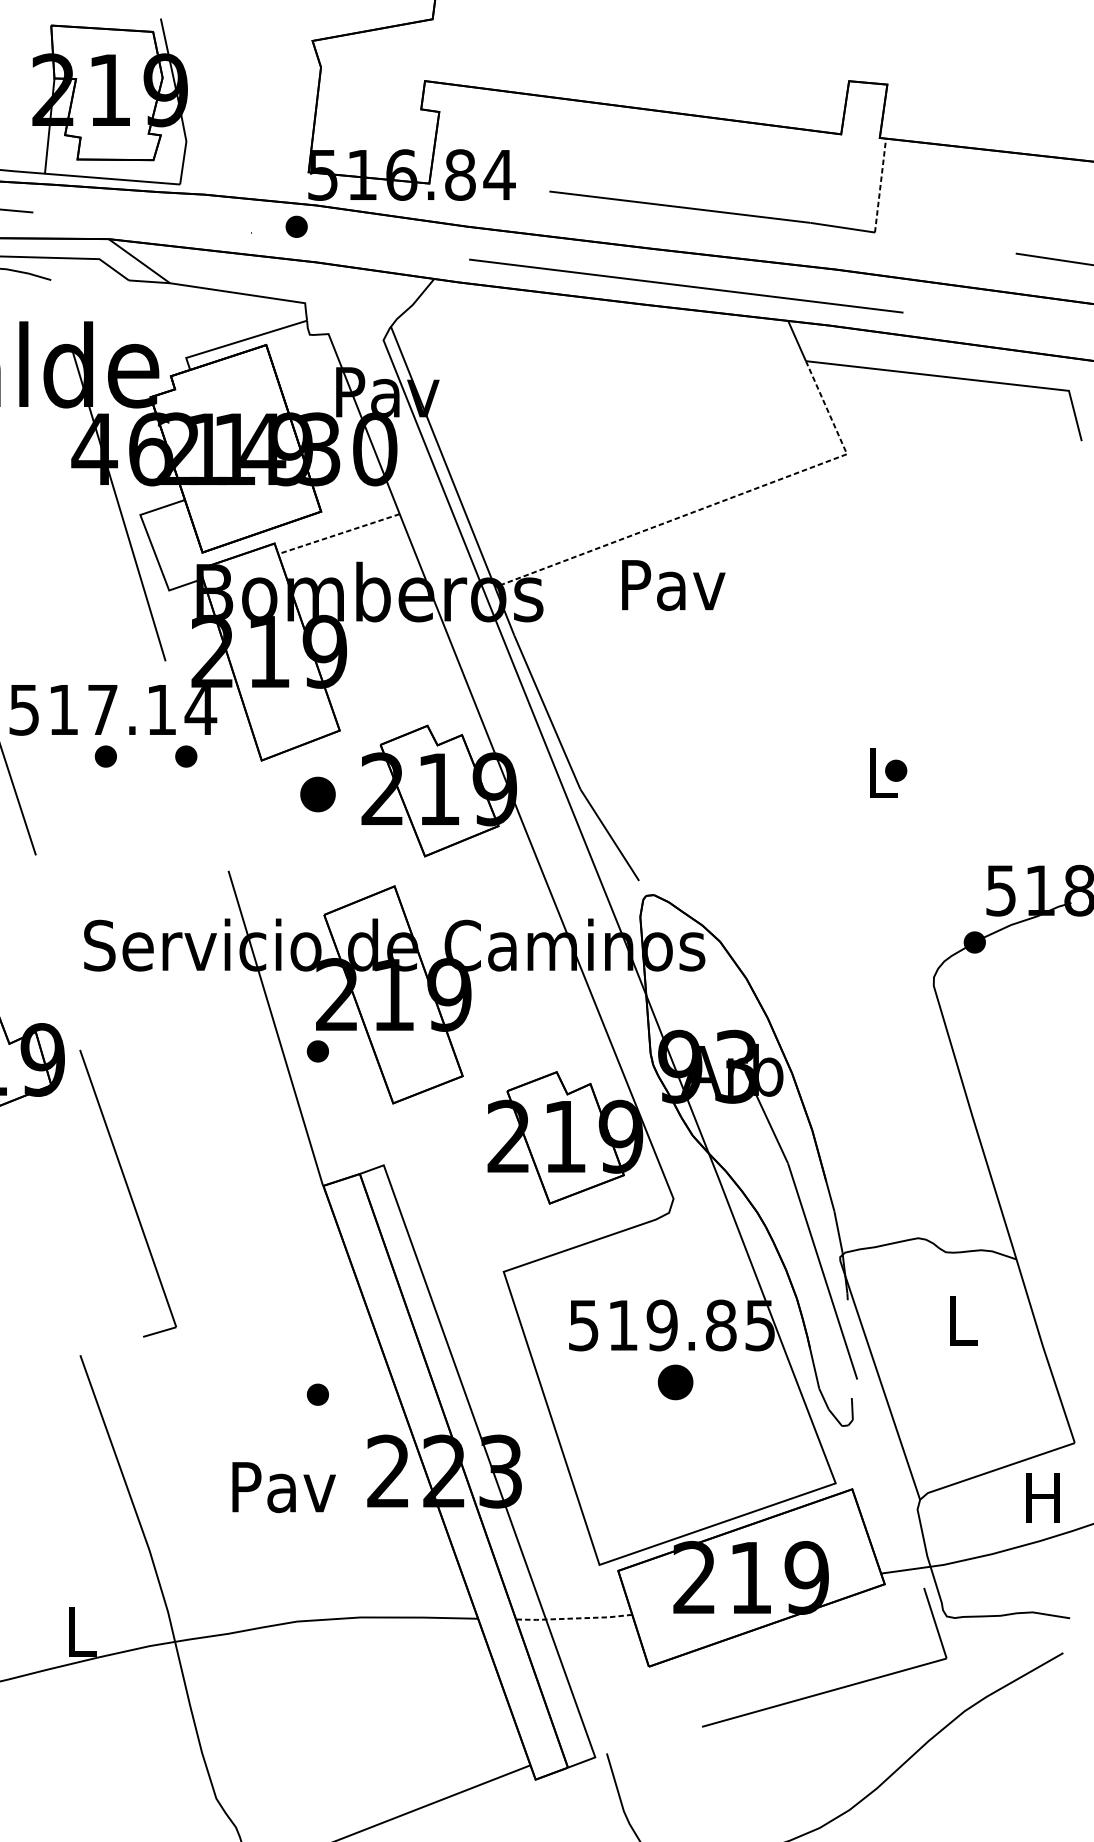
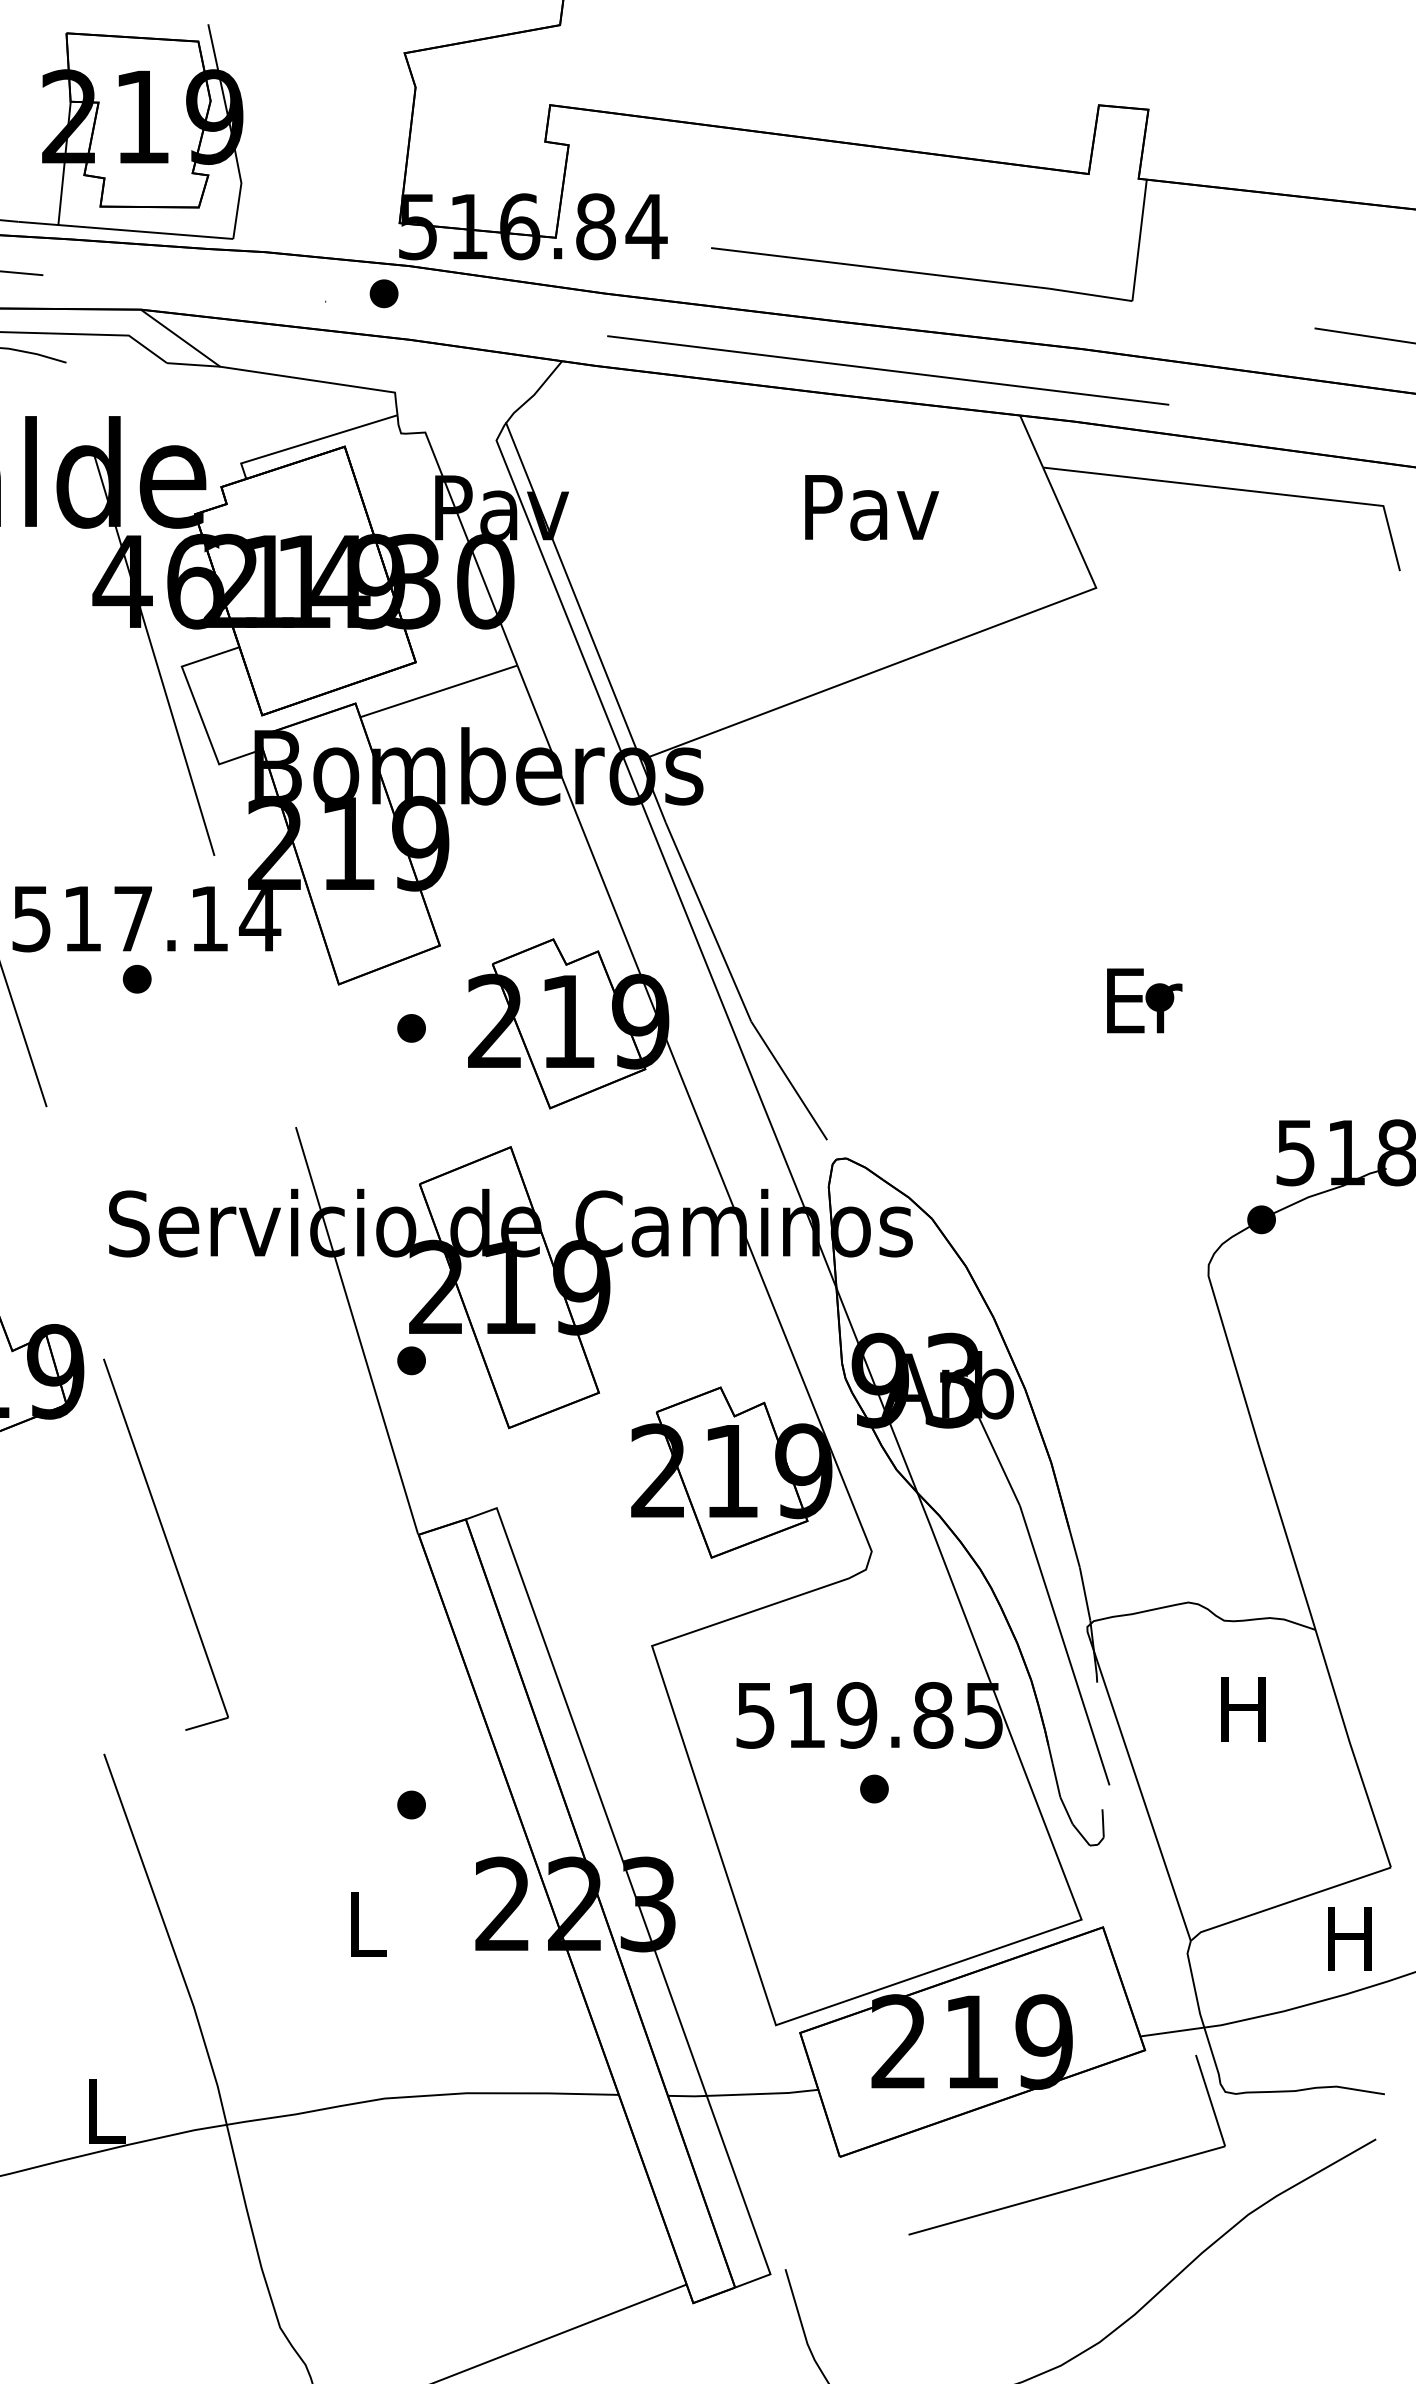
line: (880, 184) -> (1139, 239), dashed -> solid
line: (718, 502) -> (930, 650), dashed -> solid
line: (338, 534) -> (438, 691), dashed -> solid
text: (674, 585) -> (872, 507), moved
part: (186, 756) -> (241, 978), removed
text: (884, 773) -> (1144, 1000), L -> Er
part: (317, 794) -> (411, 1028), size x0.62
text: (960, 1320) -> (1243, 1709), L -> H
part: (675, 1381) -> (874, 1788), size x0.62
text: (283, 1487) -> (367, 1925), Pav -> L
line: (573, 1618) -> (742, 2094), dashed -> solid

